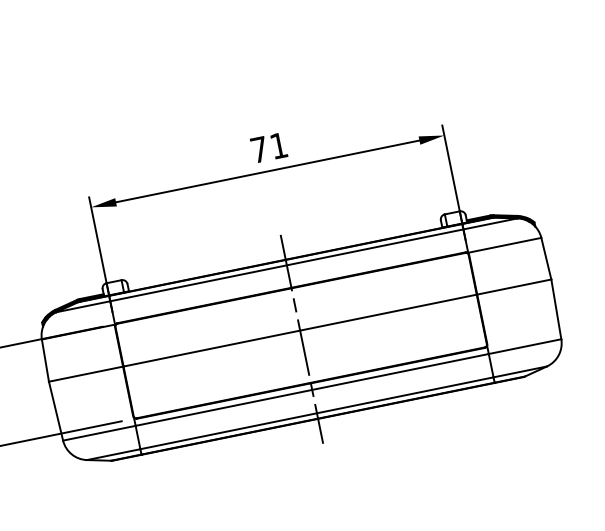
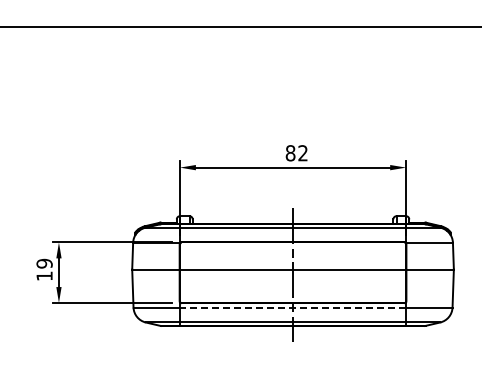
text: (268, 148) -> (296, 153), 71 -> 82
line: (311, 390) -> (292, 307), solid -> dashed

